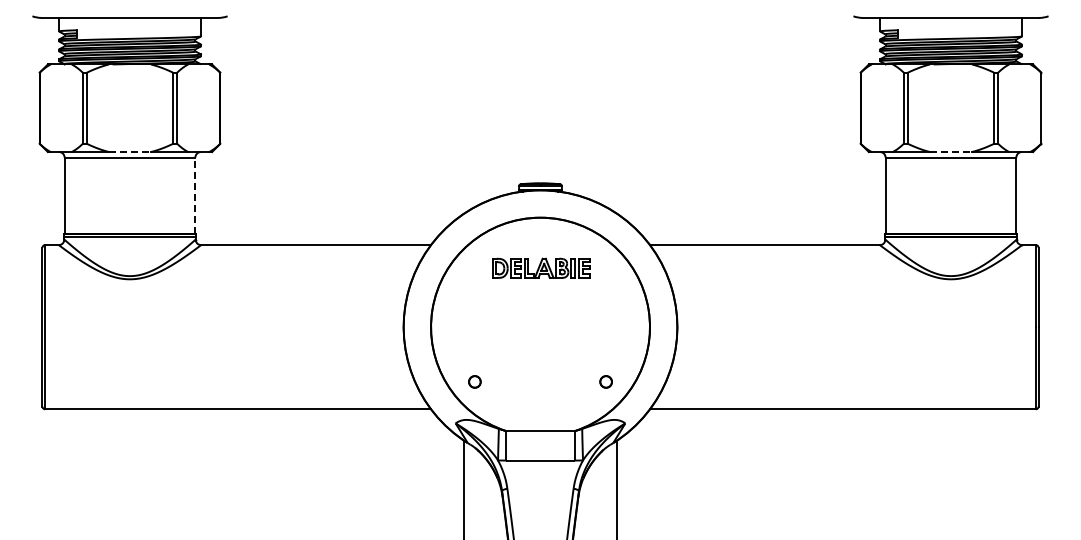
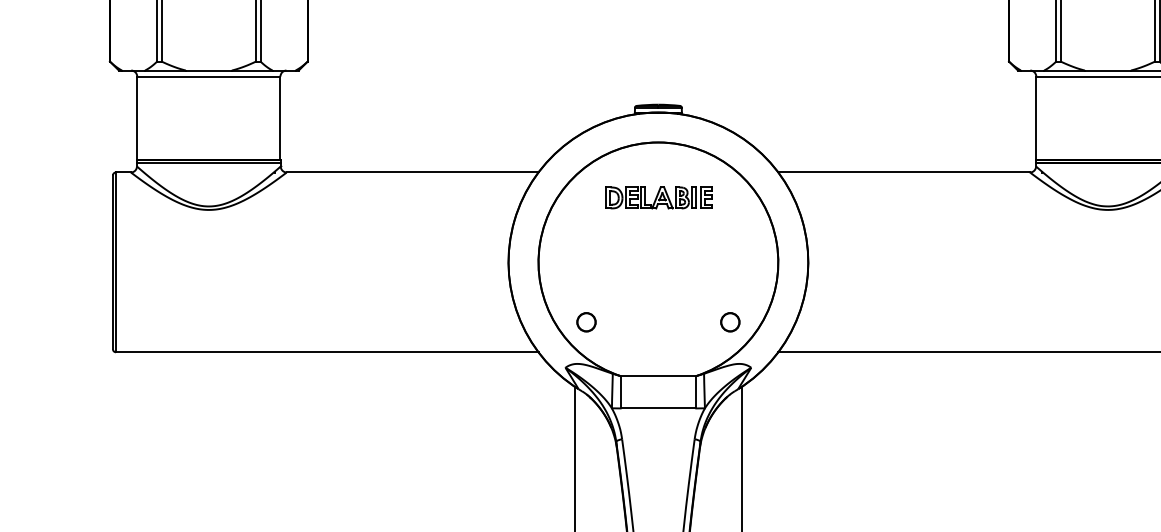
line: (130, 152) -> (209, 71), dashed -> solid
line: (951, 152) -> (1108, 71), dashed -> solid
line: (195, 195) -> (280, 118), dashed -> solid
part: (474, 381) -> (586, 321), size x1.43
part: (605, 381) -> (729, 321), size x1.43

